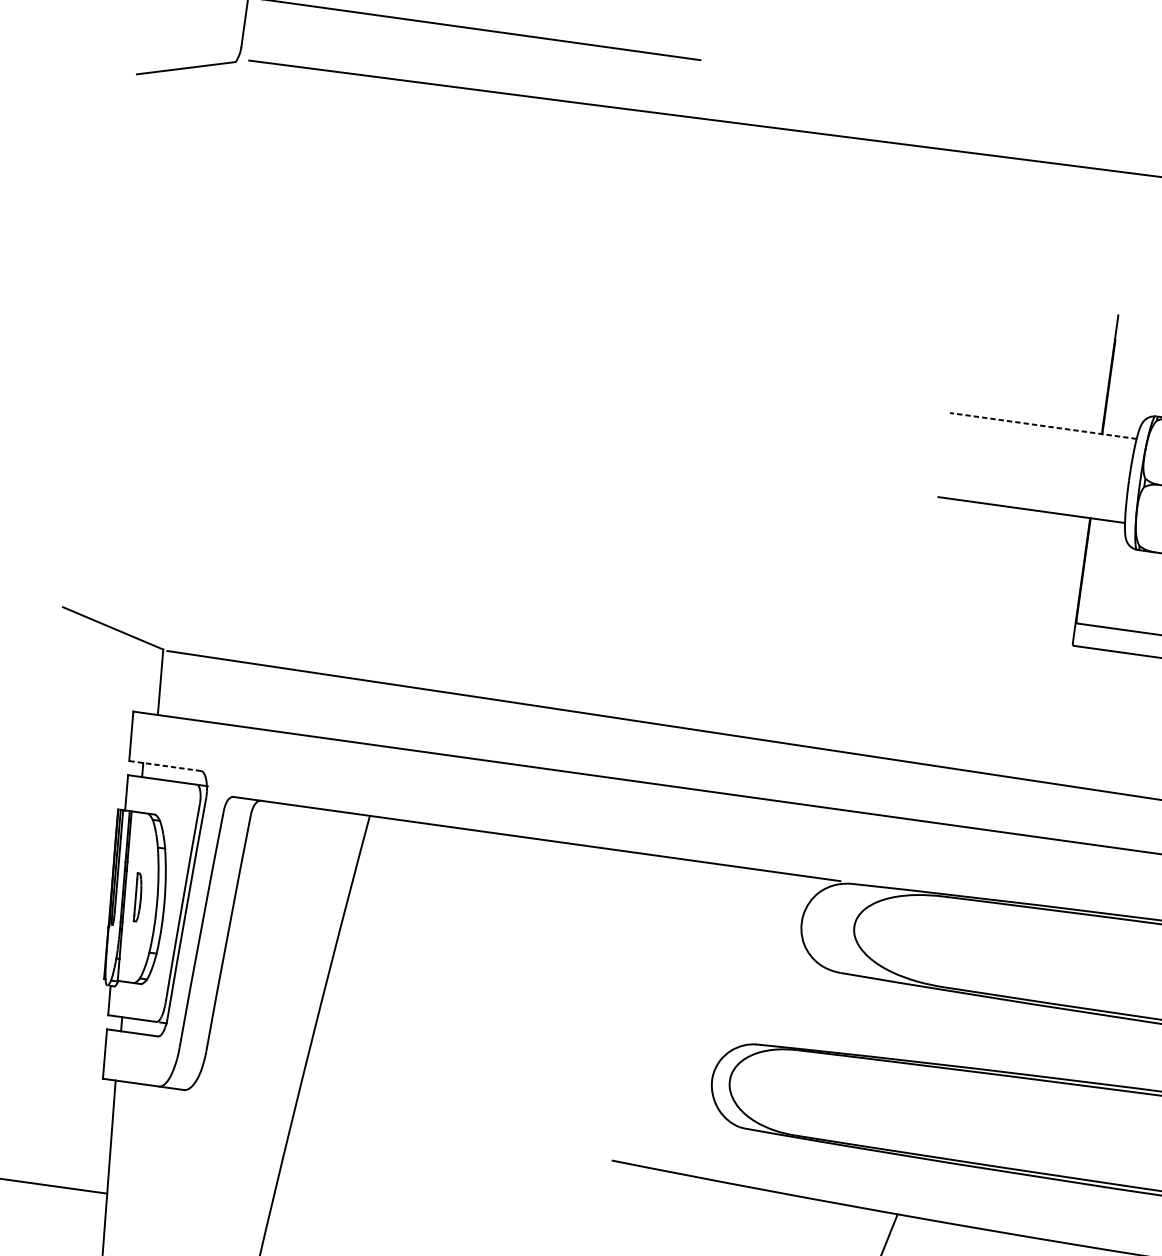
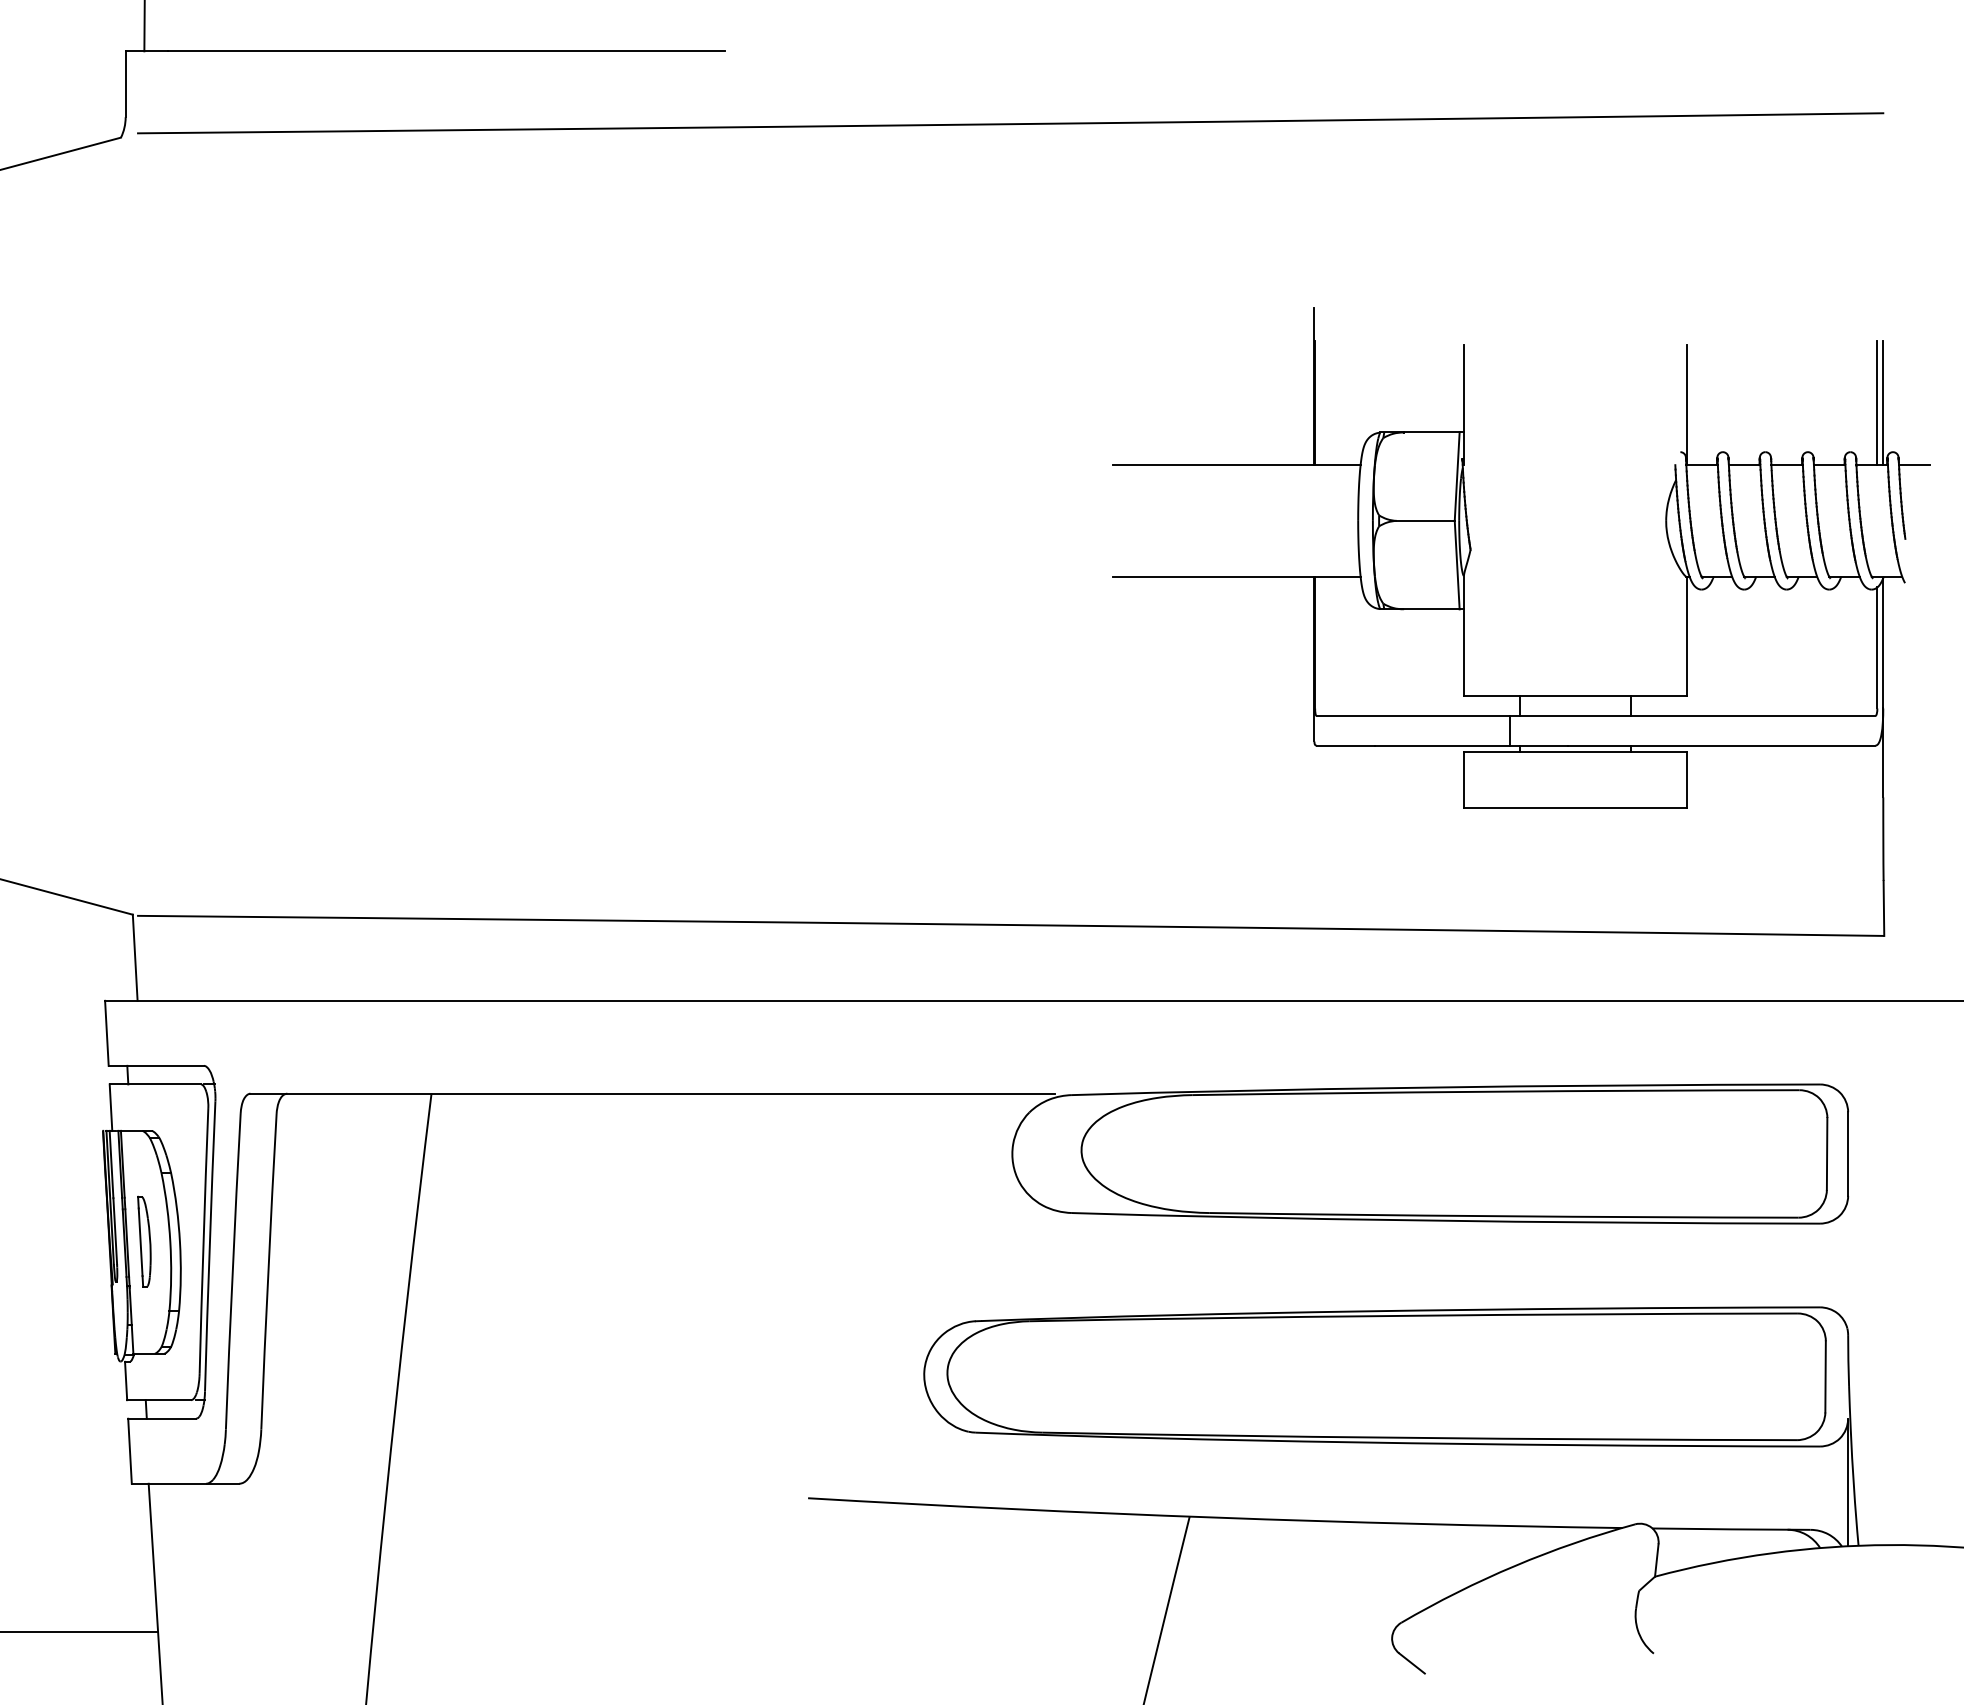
line: (1043, 426) -> (1236, 465), dashed -> solid
line: (165, 765) -> (156, 1065), dashed -> solid
part: (137, 897) -> (144, 1241), size x1.43

